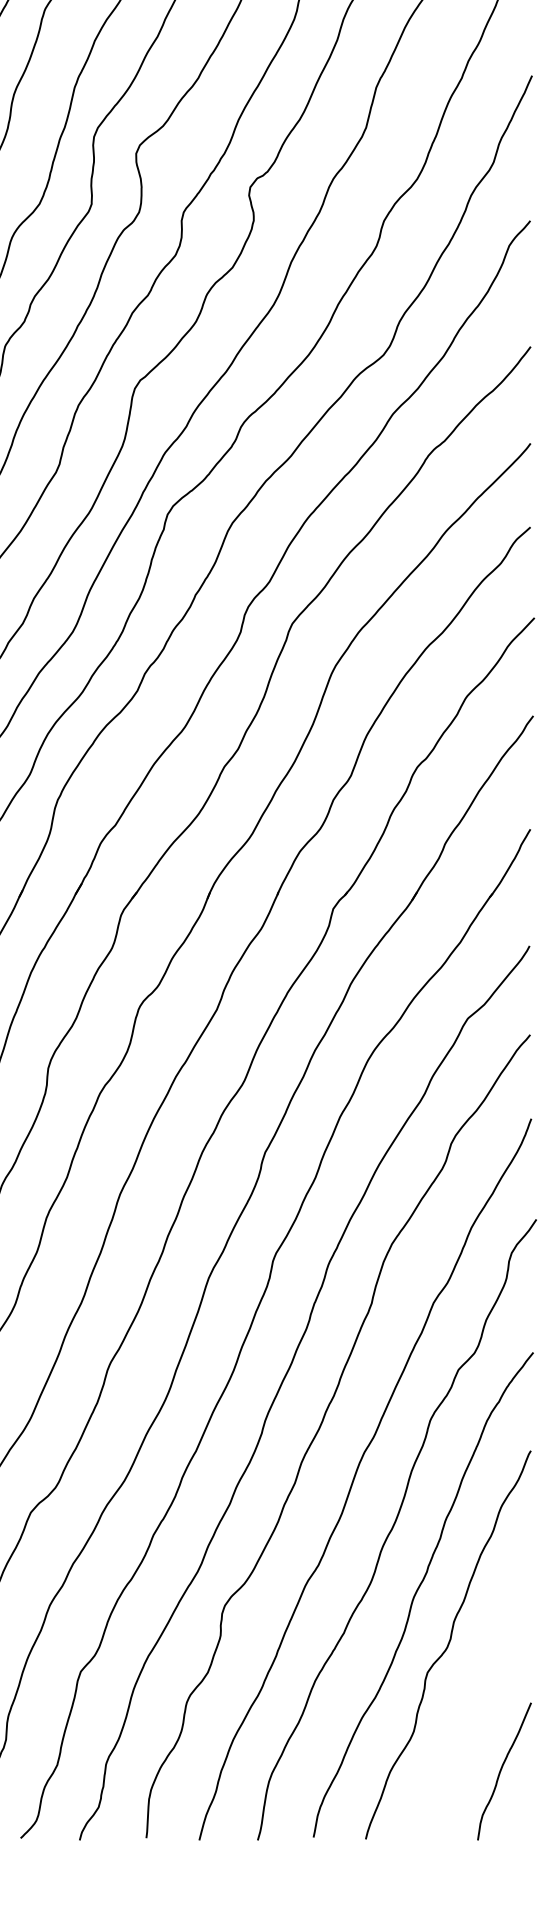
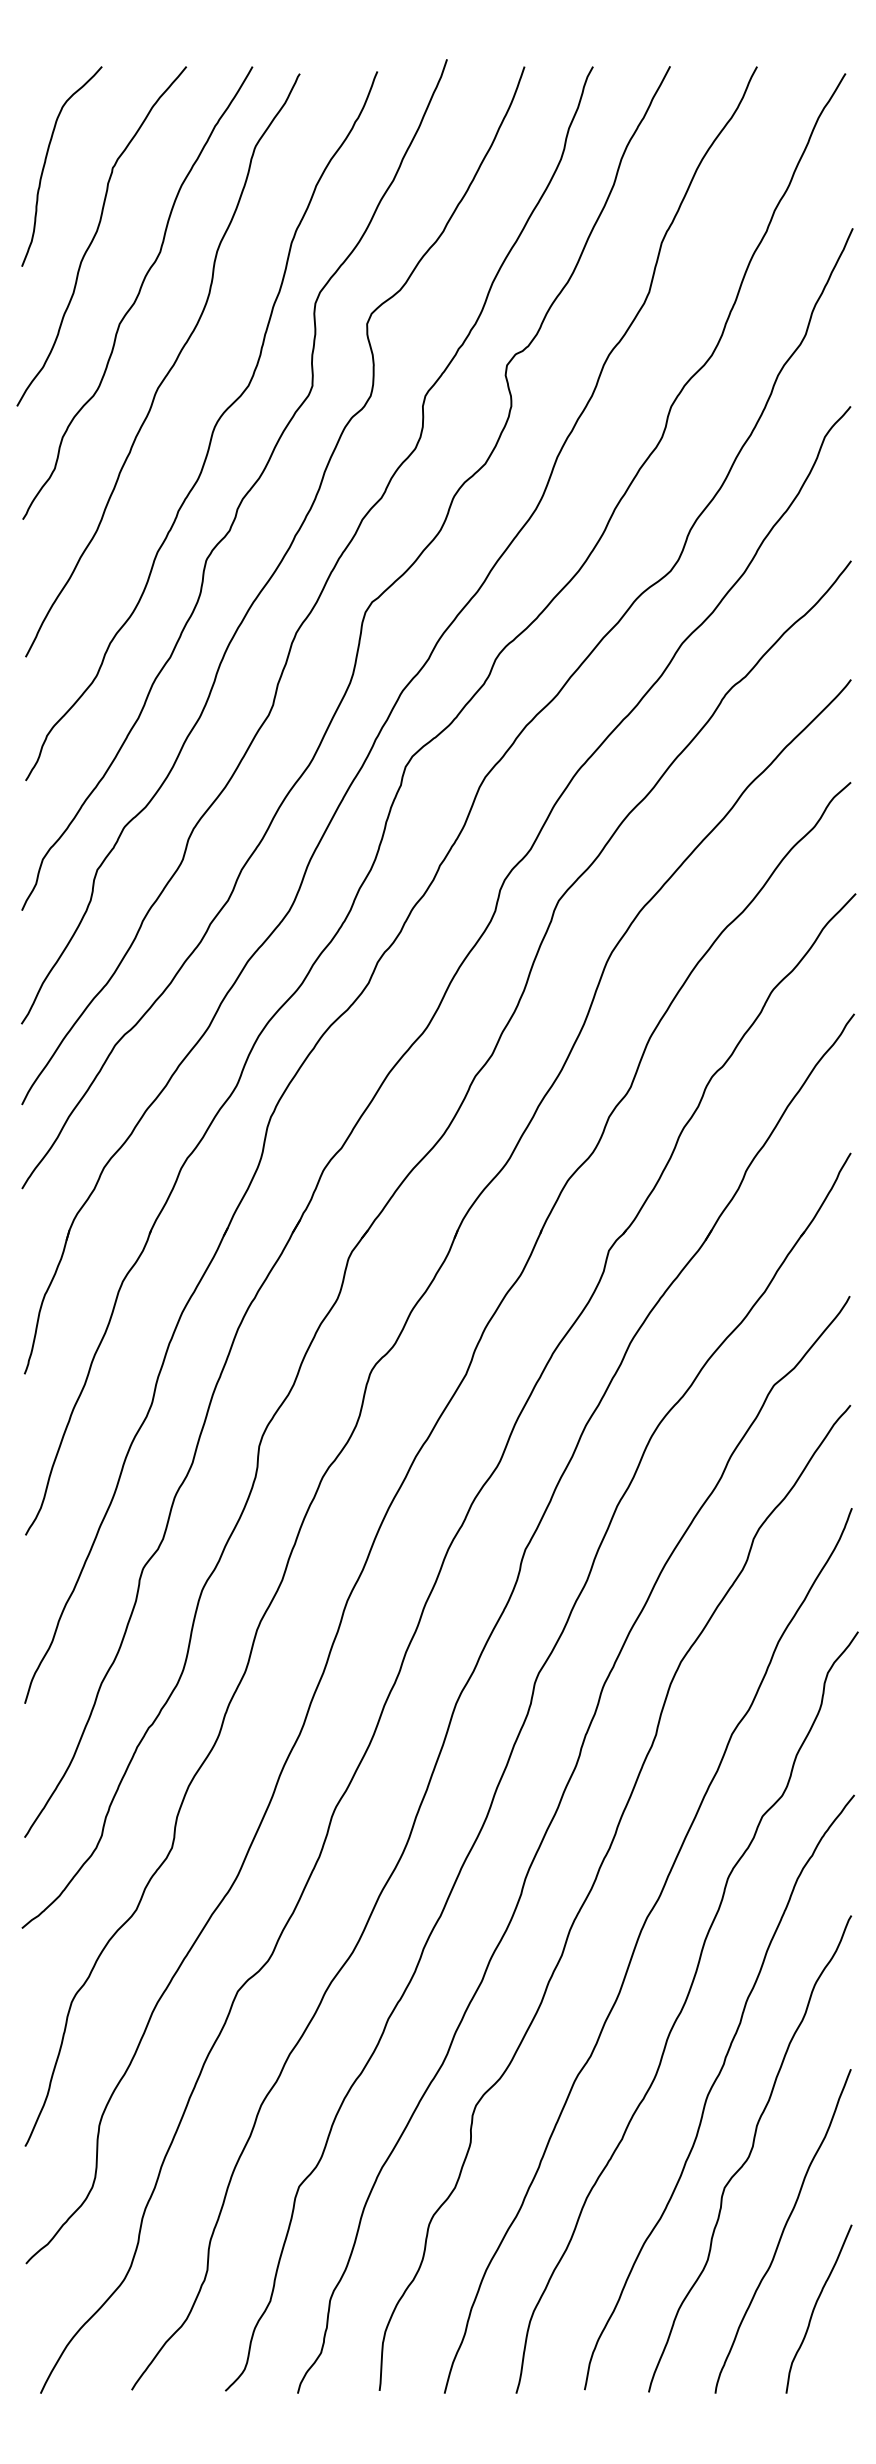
curve: (474, 1708) -> (782, 2231), added

